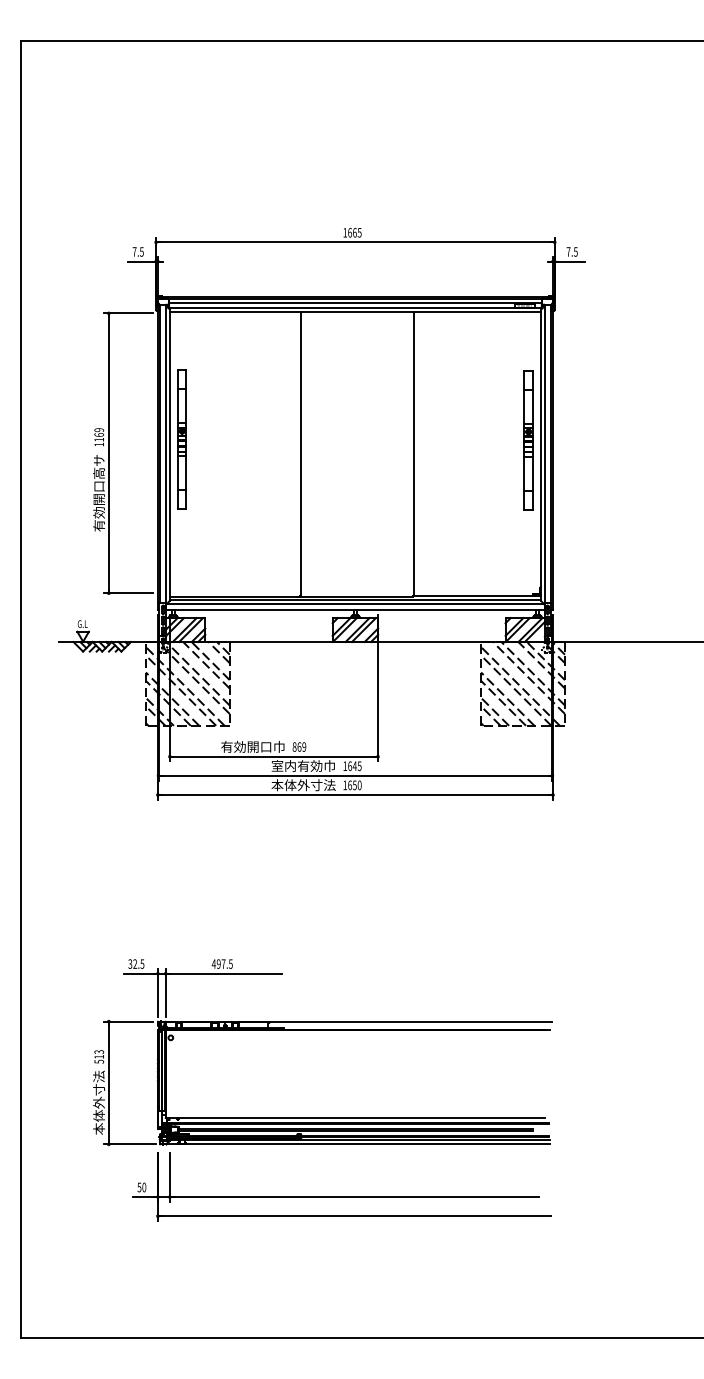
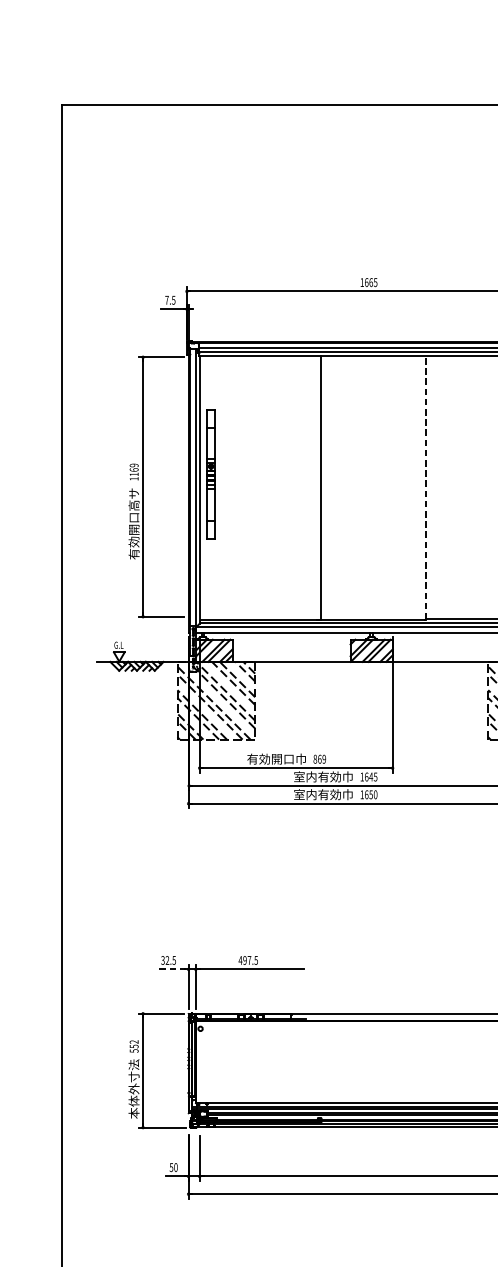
line: (414, 453) -> (426, 487), solid -> dashed
text: (303, 785) -> (323, 794), 本体外寸法 -> 室内有効巾
line: (139, 973) -> (171, 969), solid -> dashed
text: (99, 1054) -> (134, 1044), 513 -> 552

